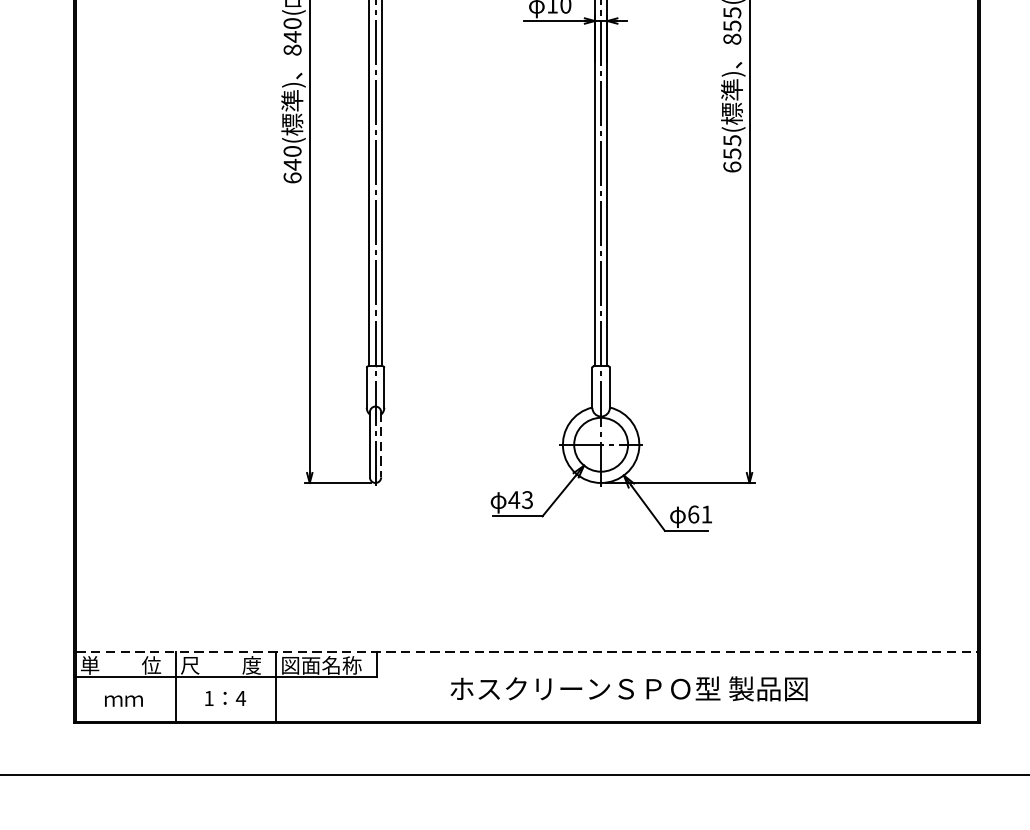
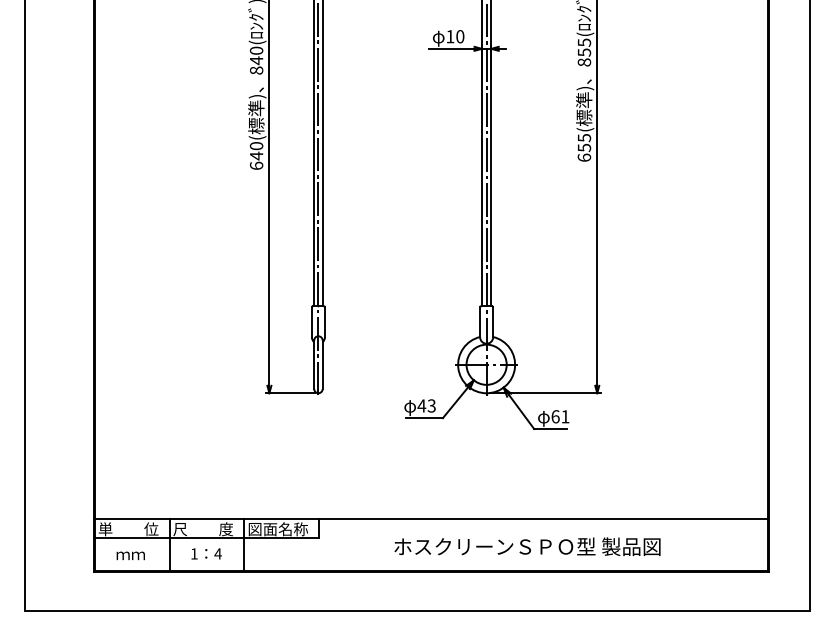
line: (380, 445) -> (322, 365), dashed -> solid
line: (528, 652) -> (432, 519), dashed -> solid
text: (629, 688) -> (527, 546), moved

